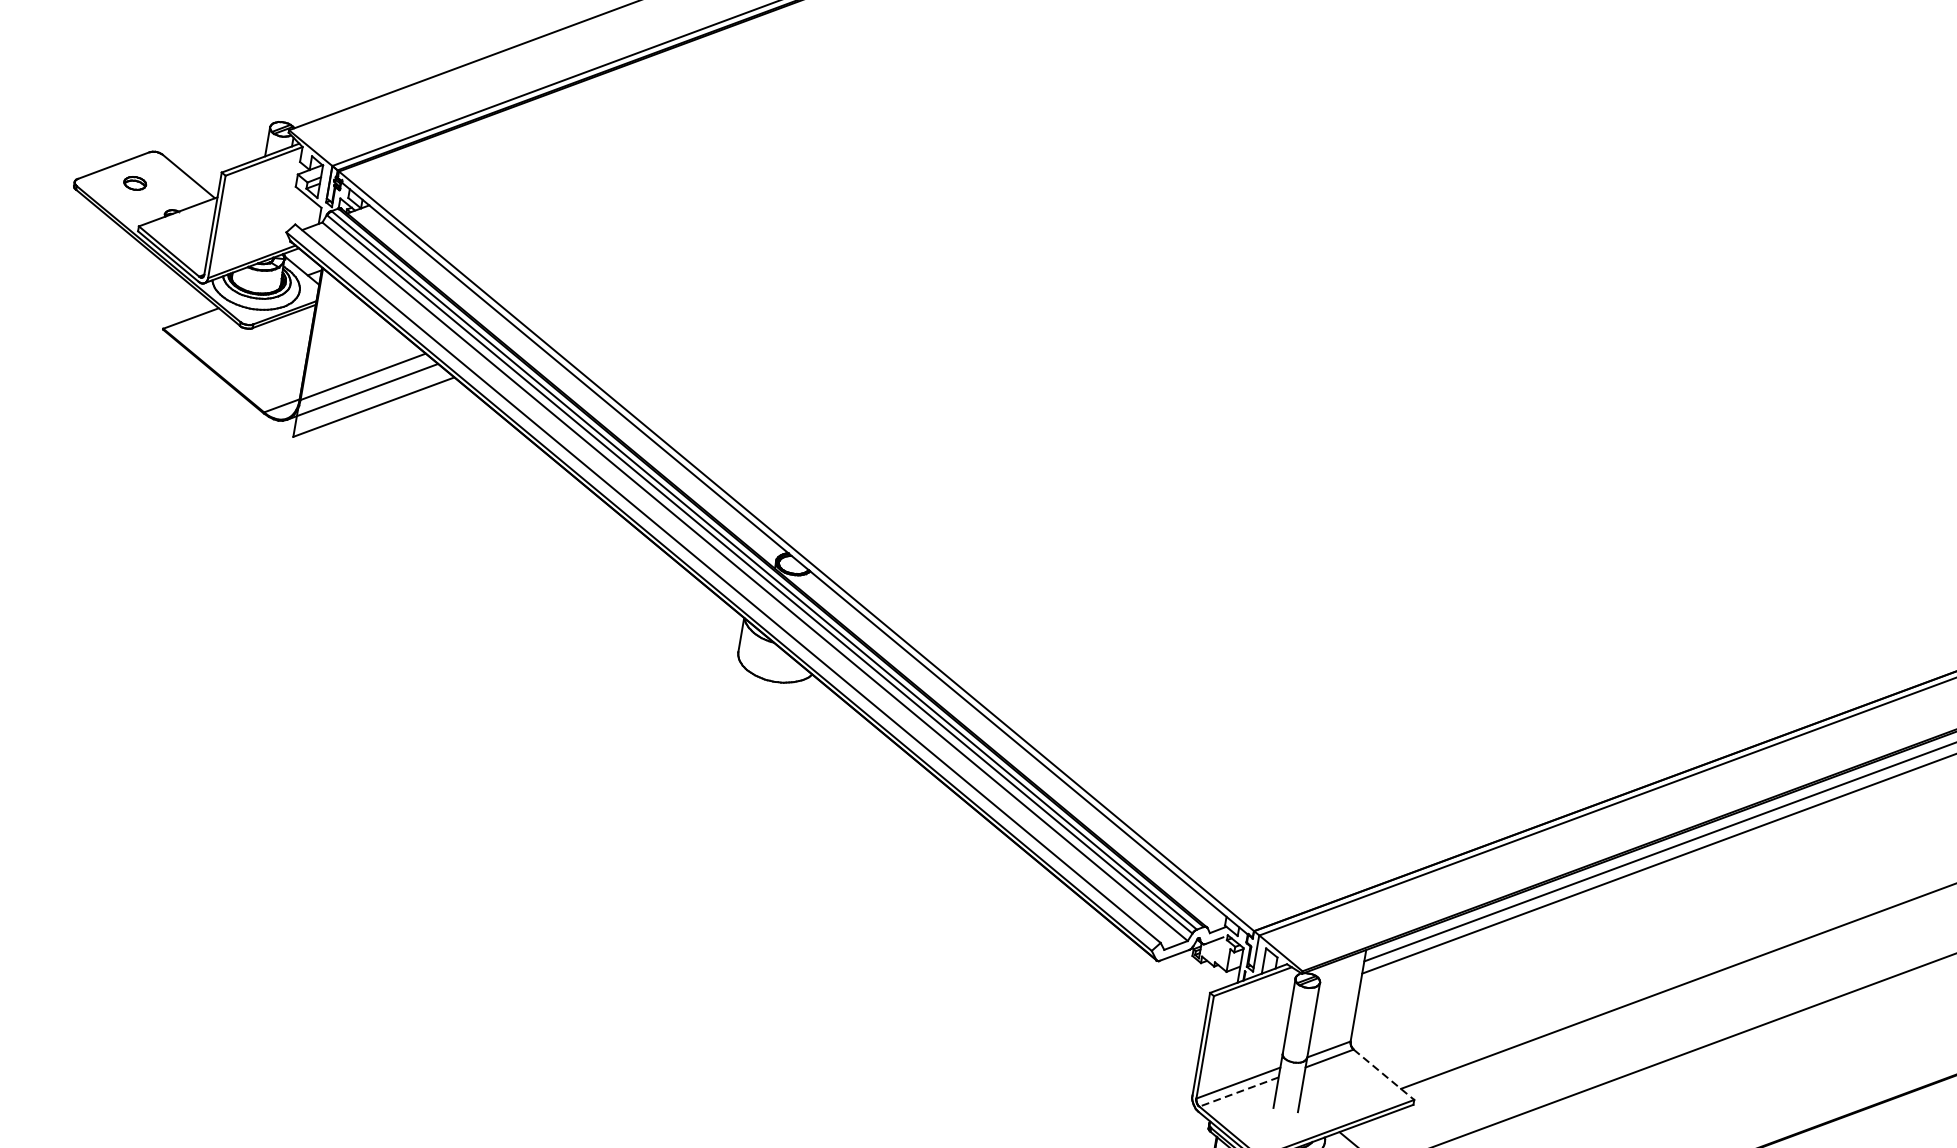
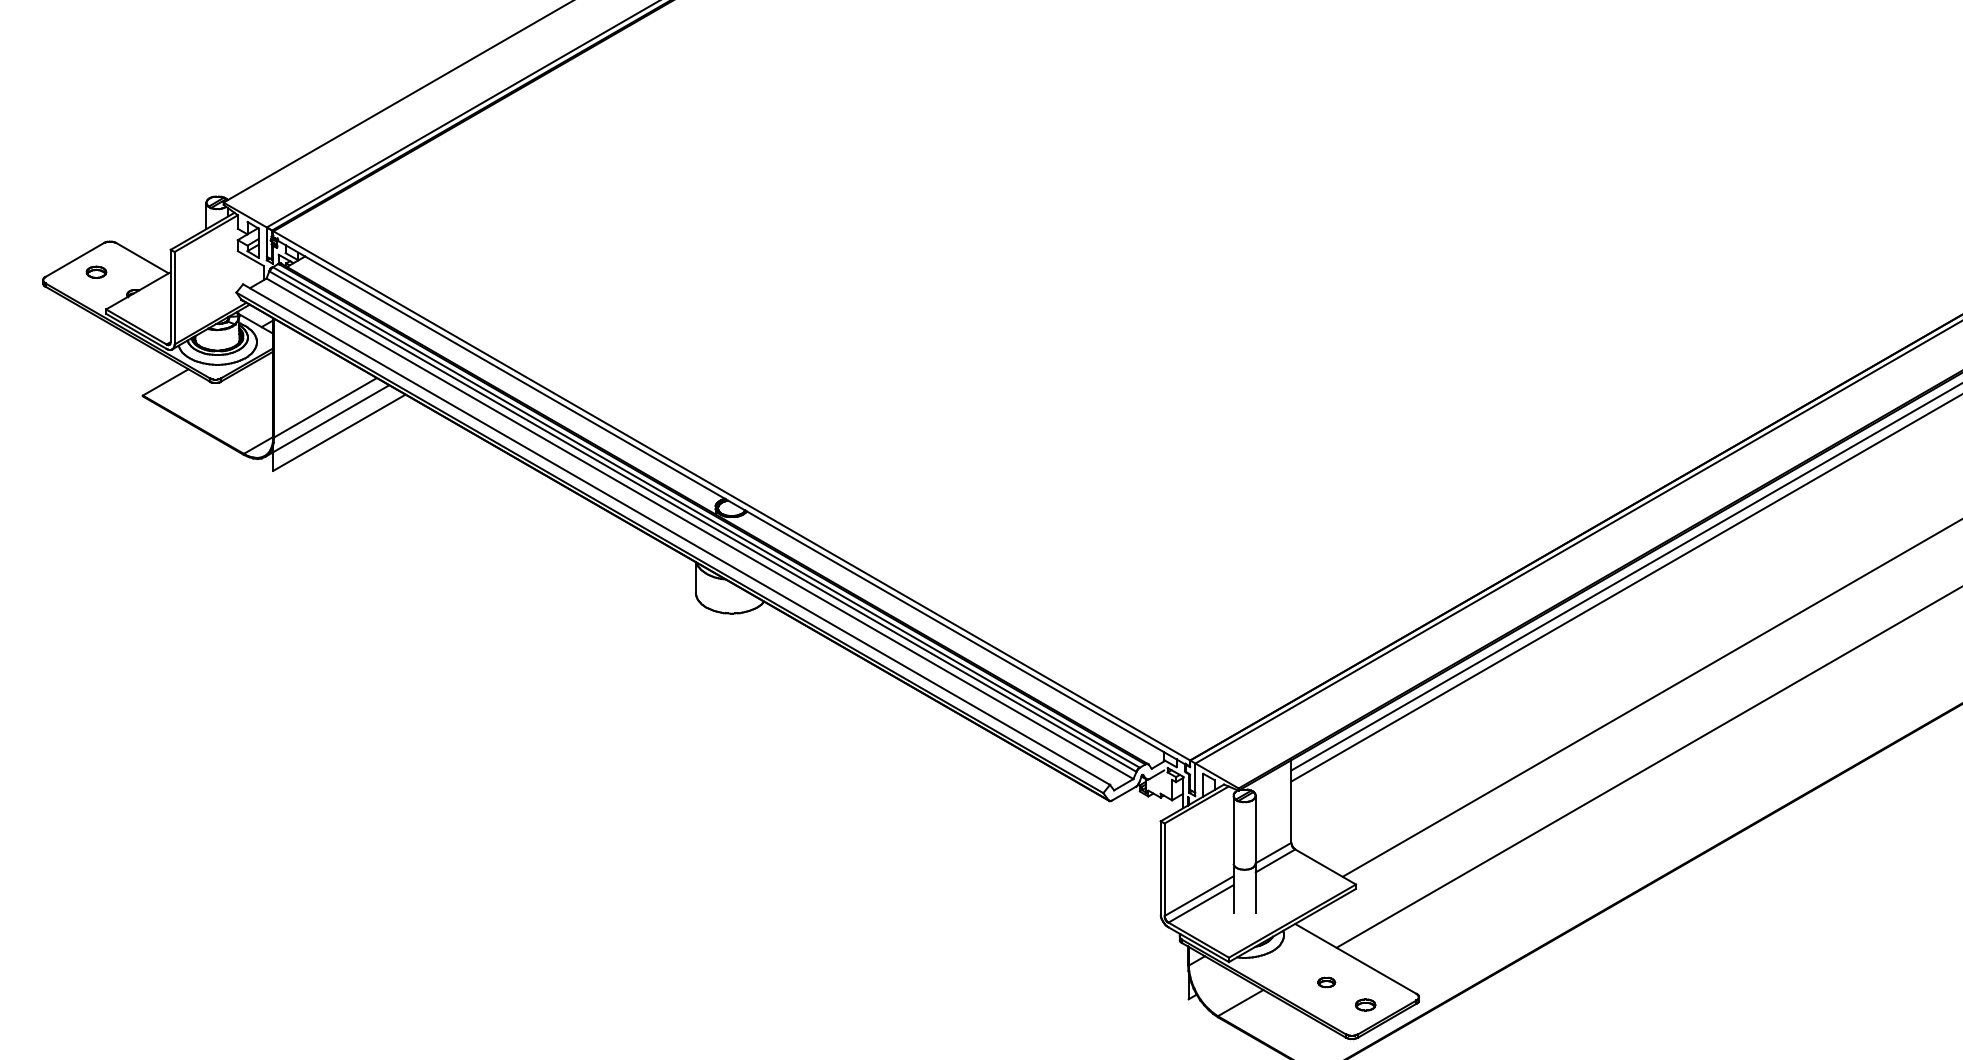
line: (1384, 1075) -> (1326, 867), dashed -> solid
line: (1239, 1091) -> (1201, 903), dashed -> solid

